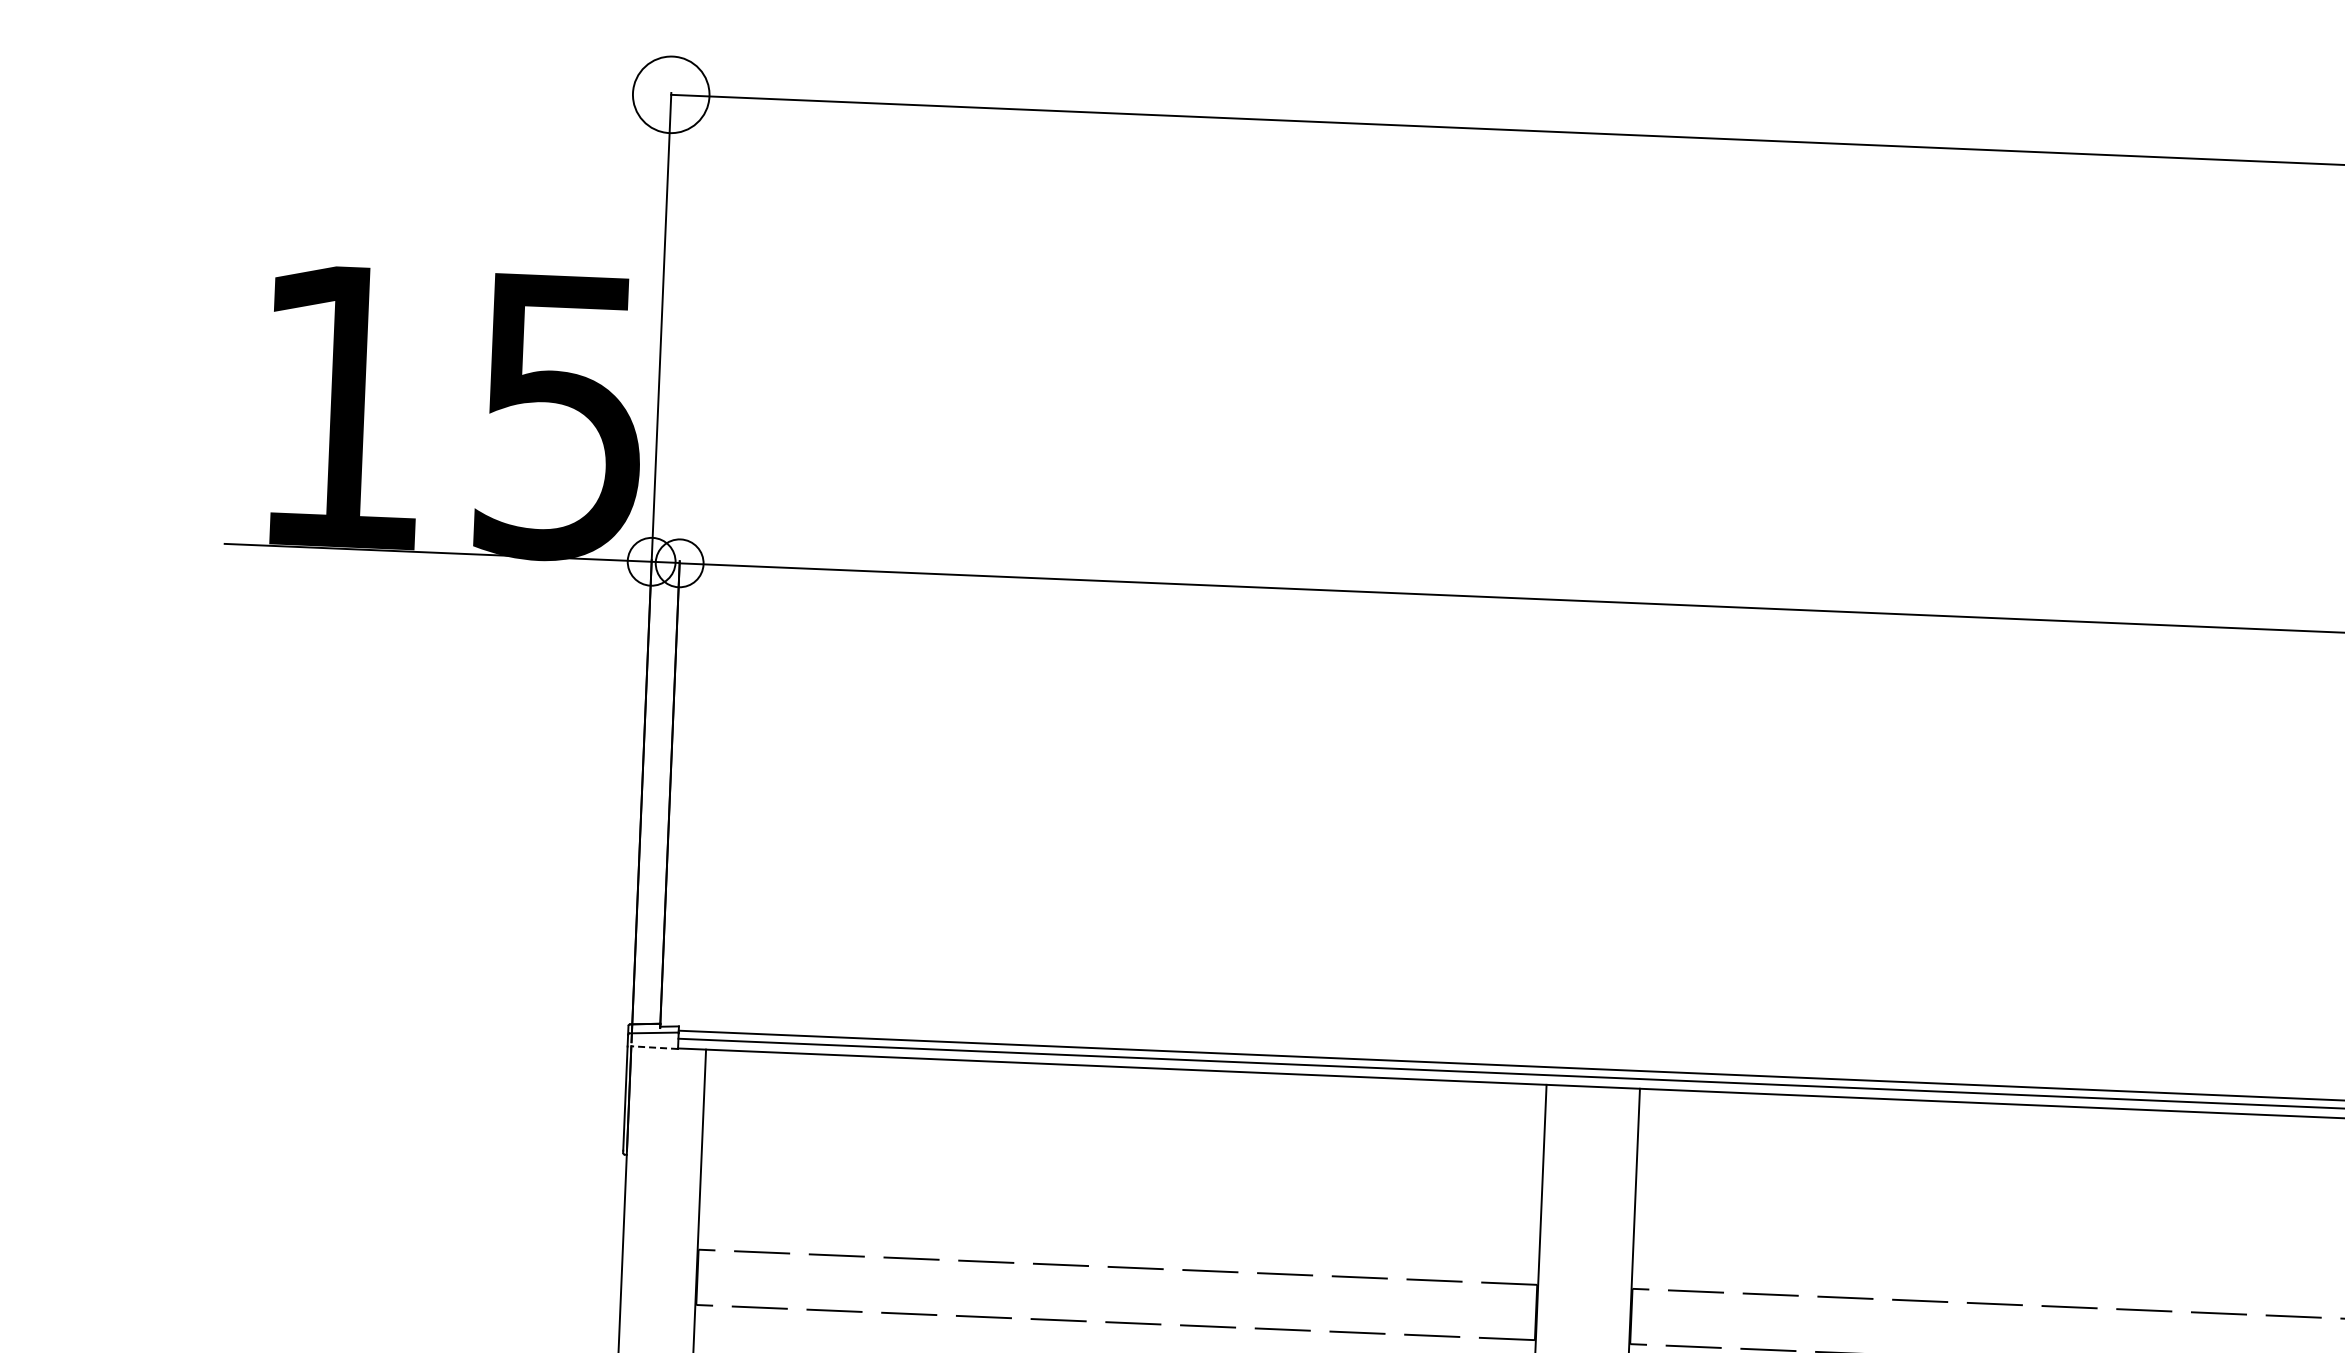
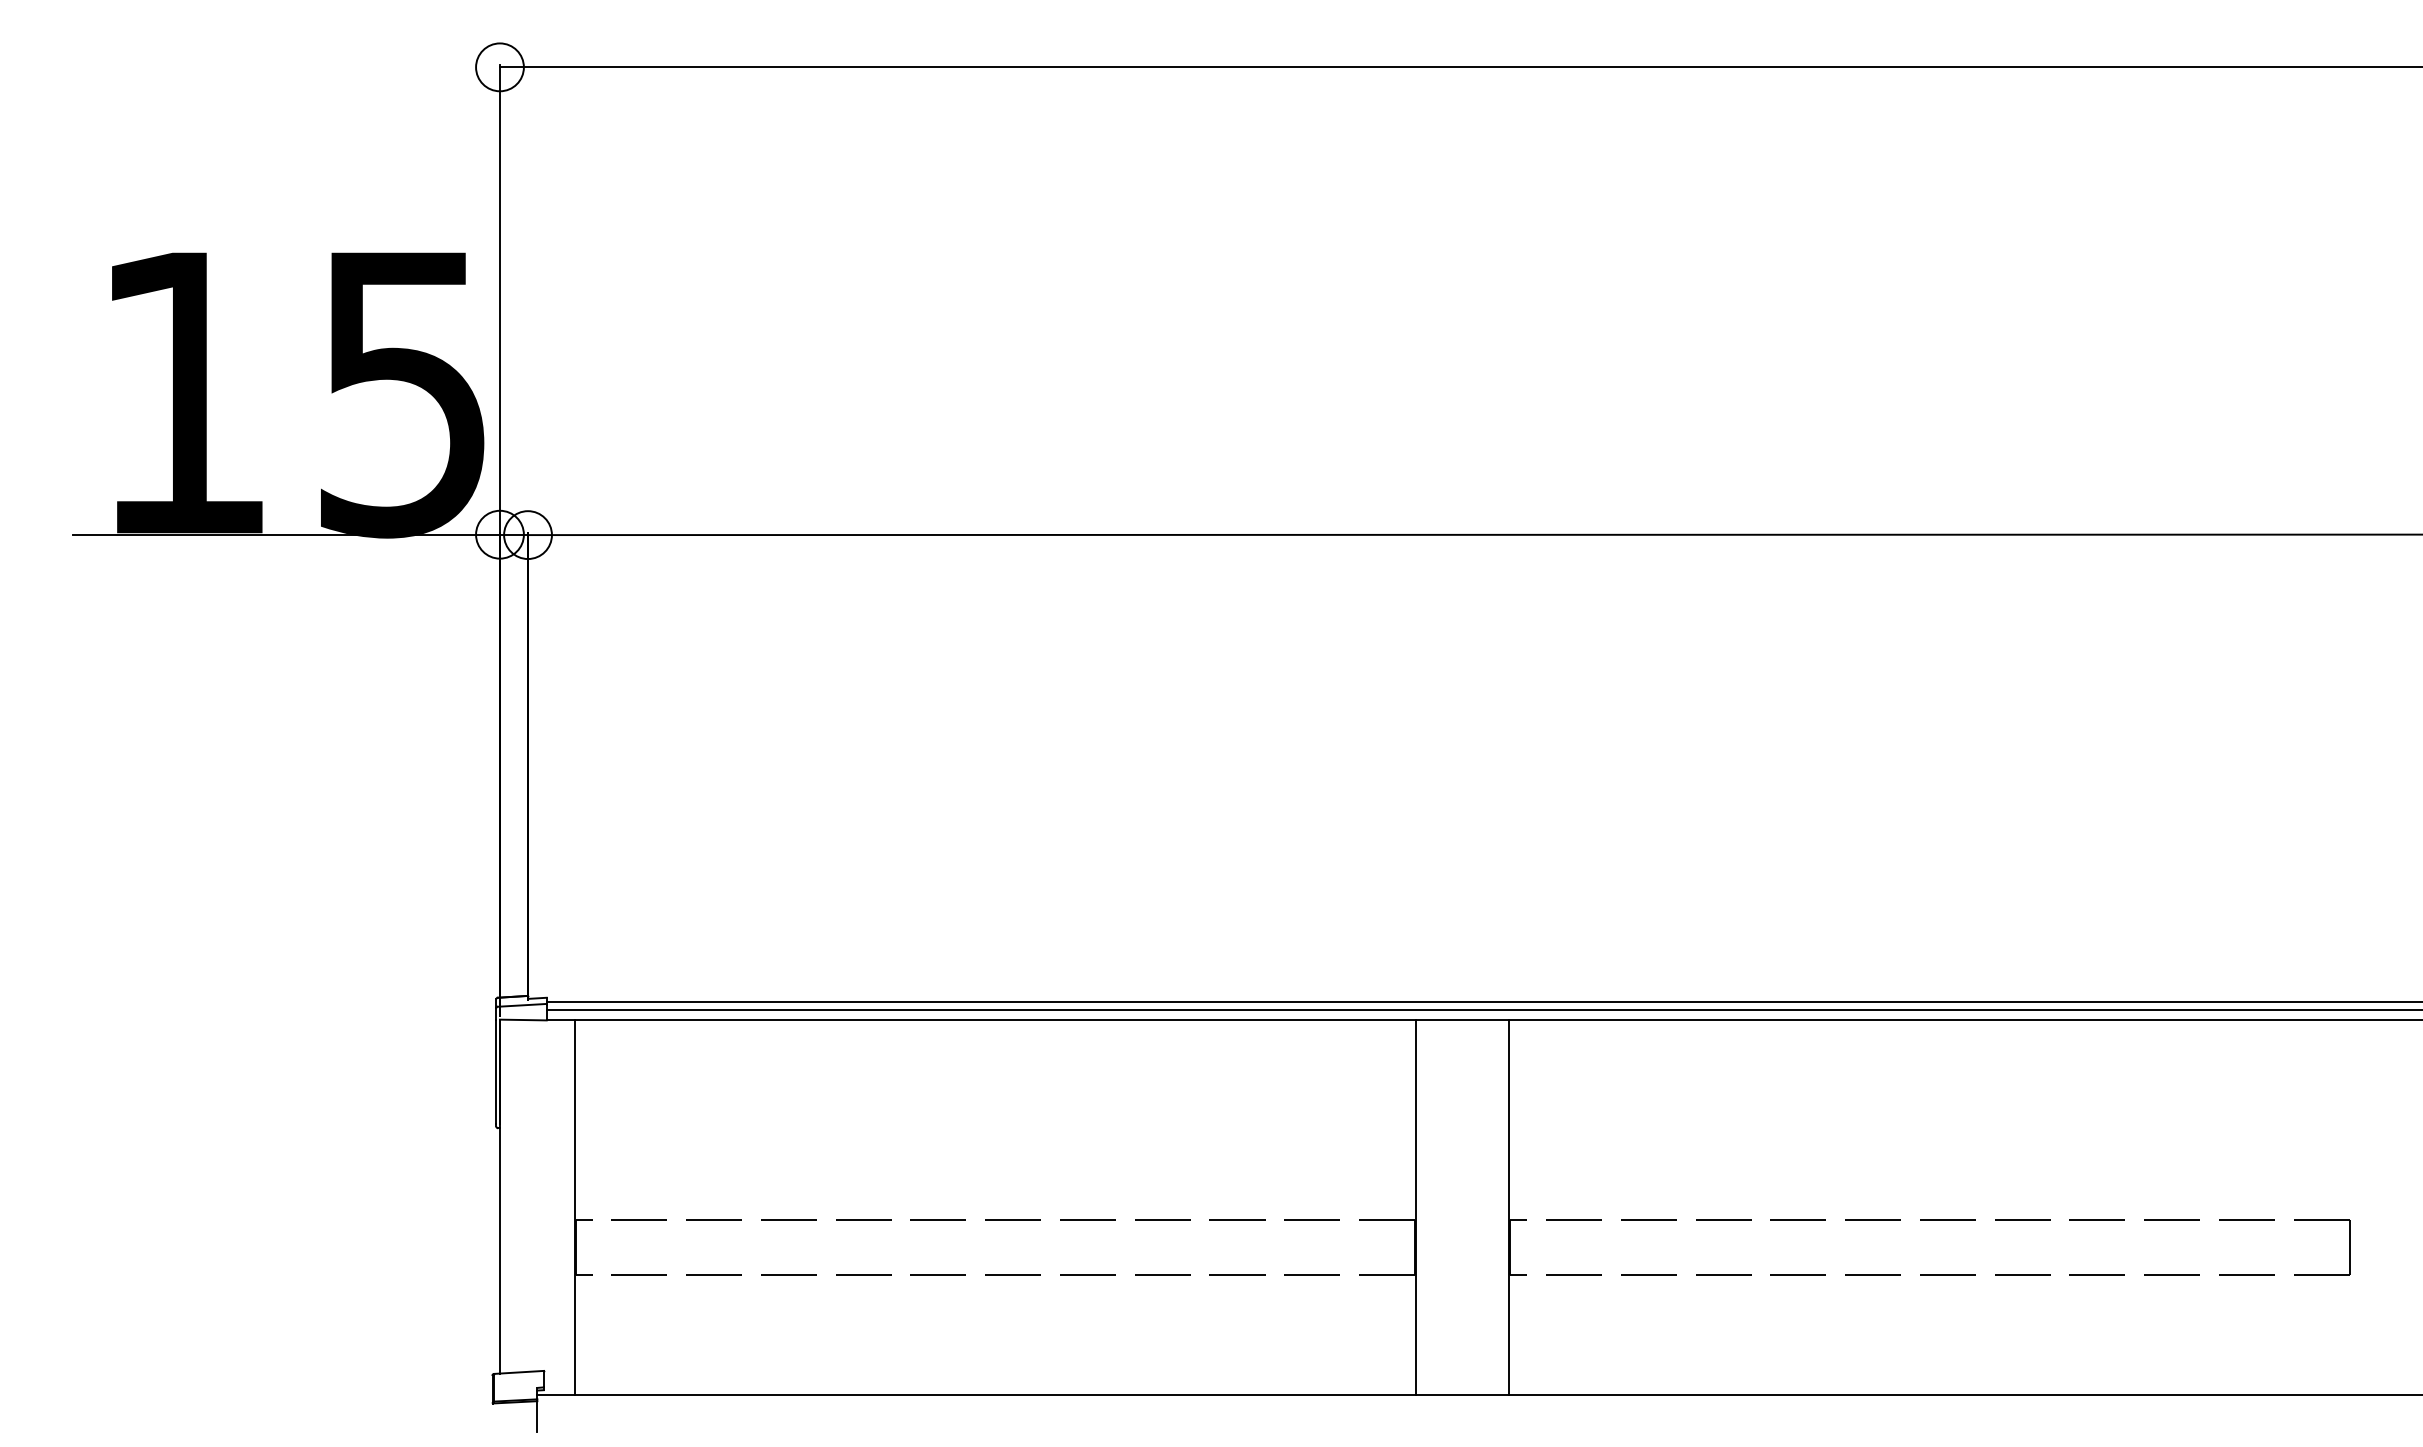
circle: (670, 94) -> (499, 67), size x0.62
line: (653, 1048) -> (522, 1020), dashed -> solid

